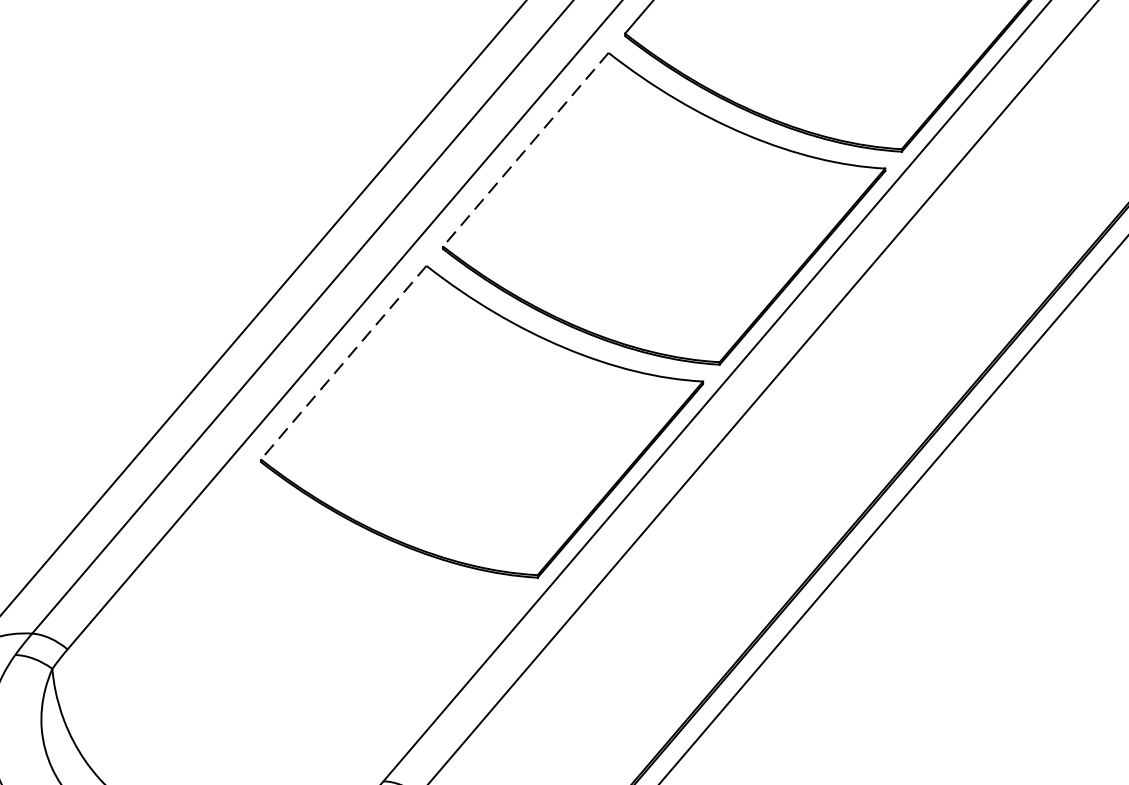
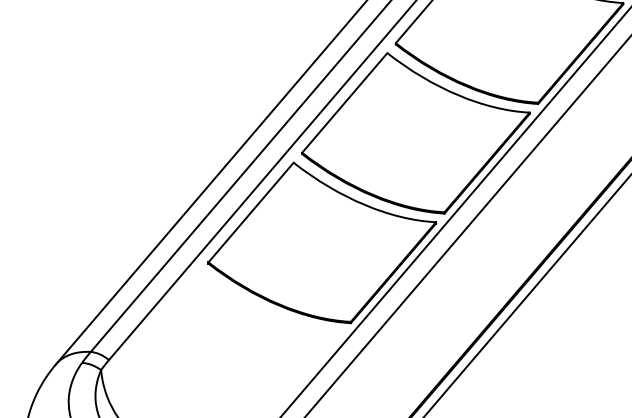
line: (525, 148) -> (344, 102), dashed -> solid
line: (344, 362) -> (251, 212), dashed -> solid

